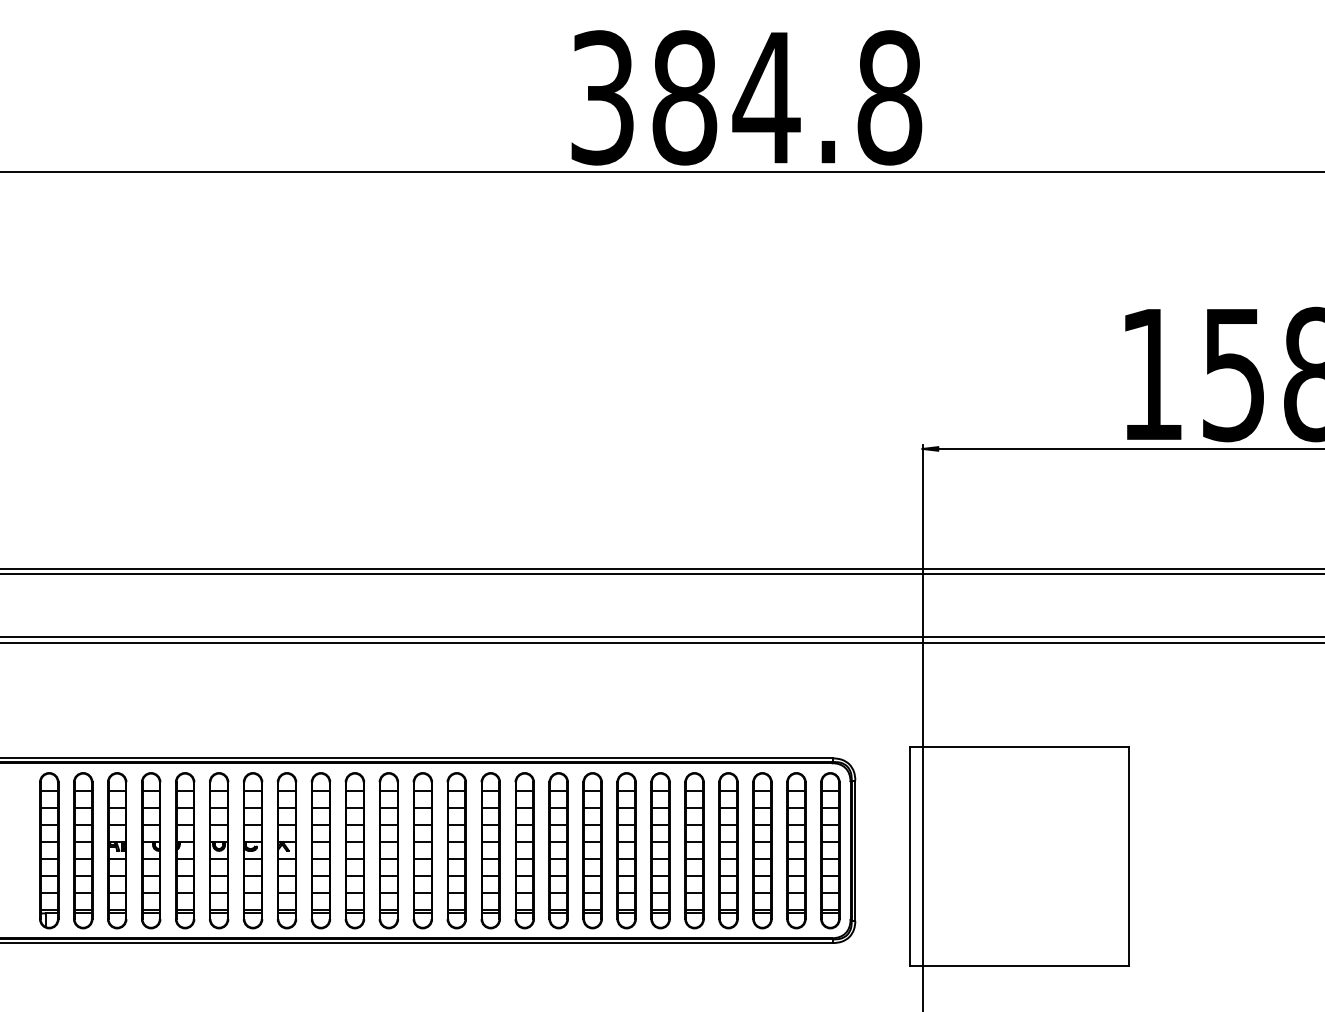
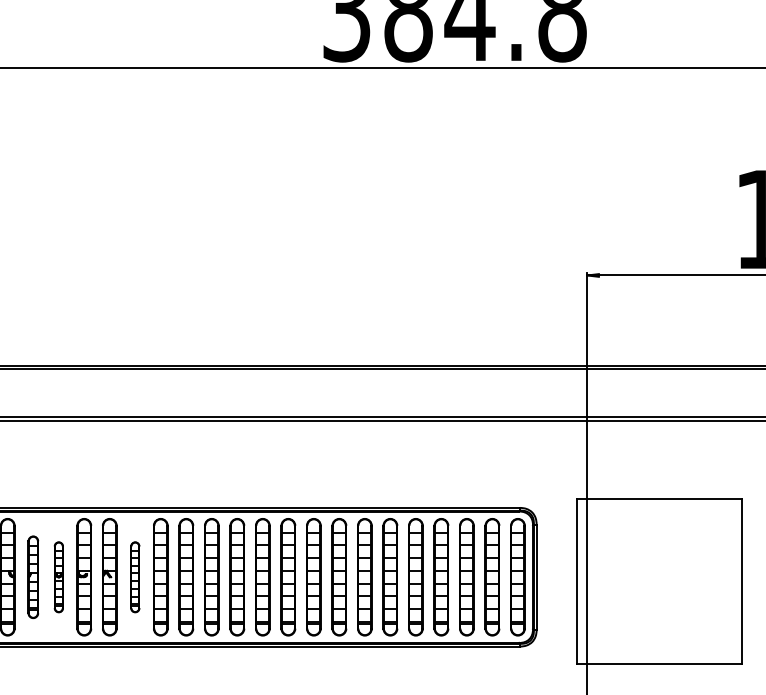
part: (185, 850) -> (33, 577), size x0.7
part: (219, 850) -> (59, 577), size x0.6
part: (320, 850) -> (134, 577), size x0.6

